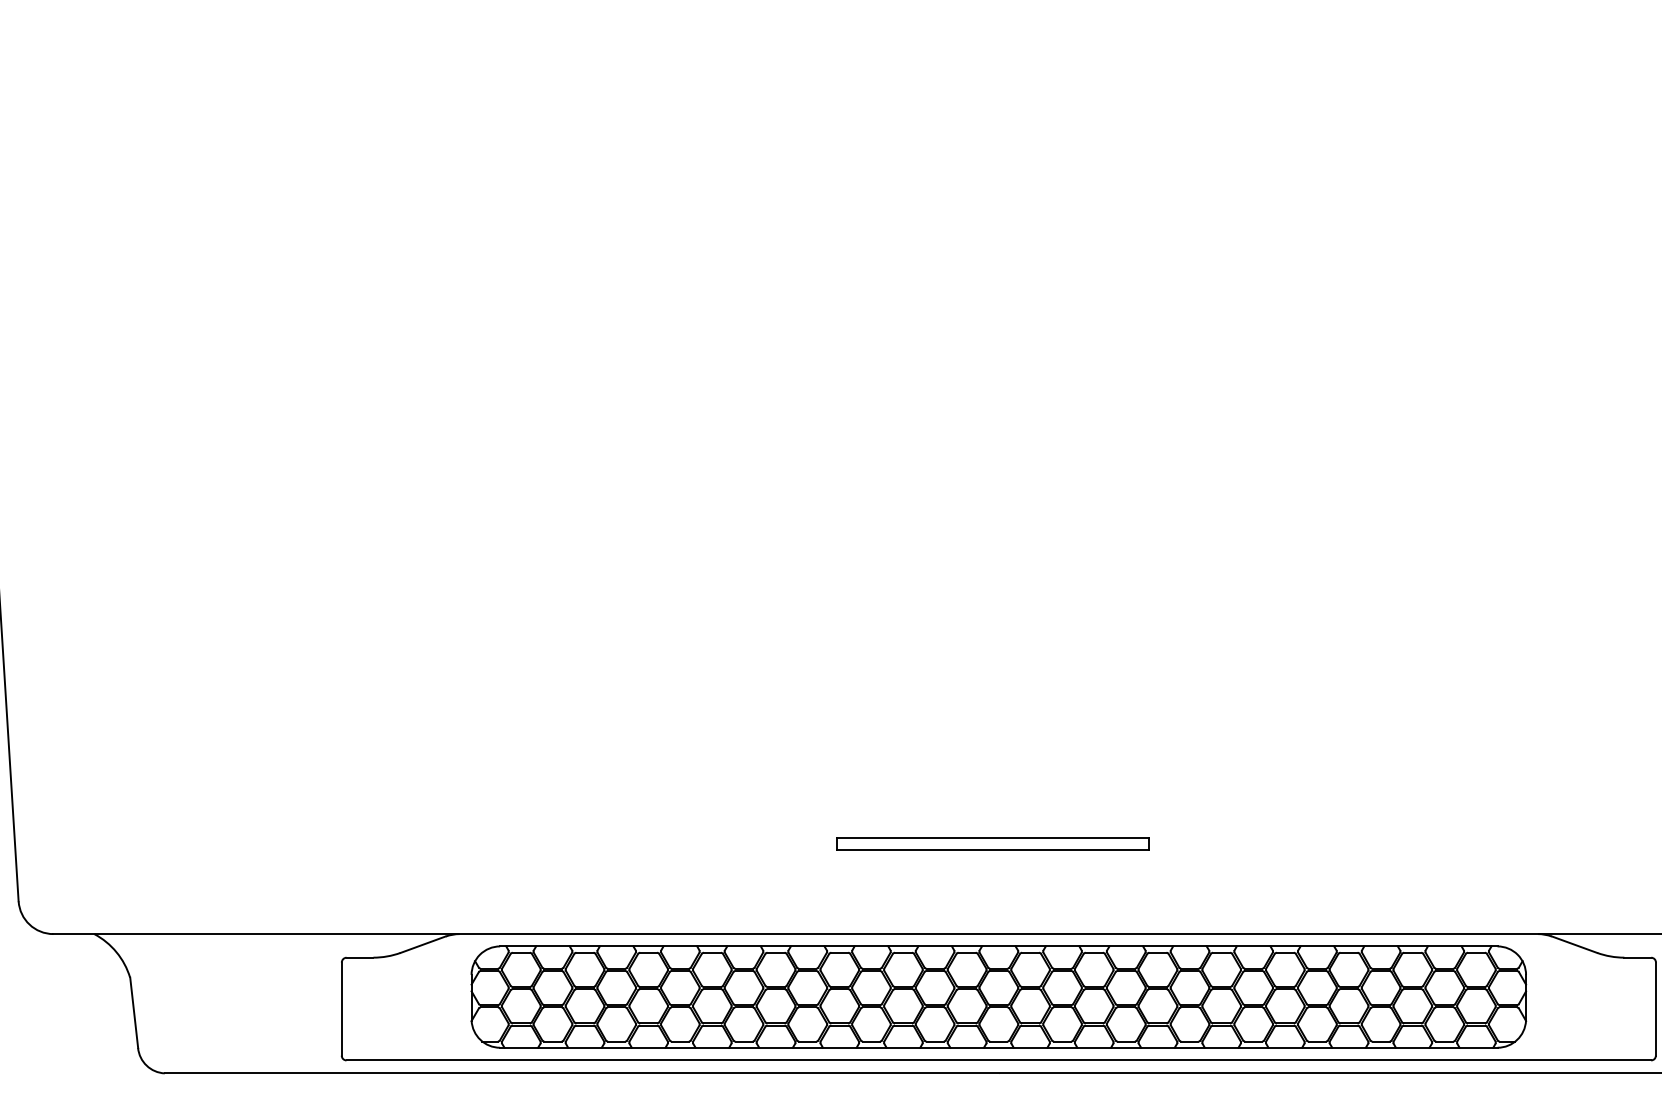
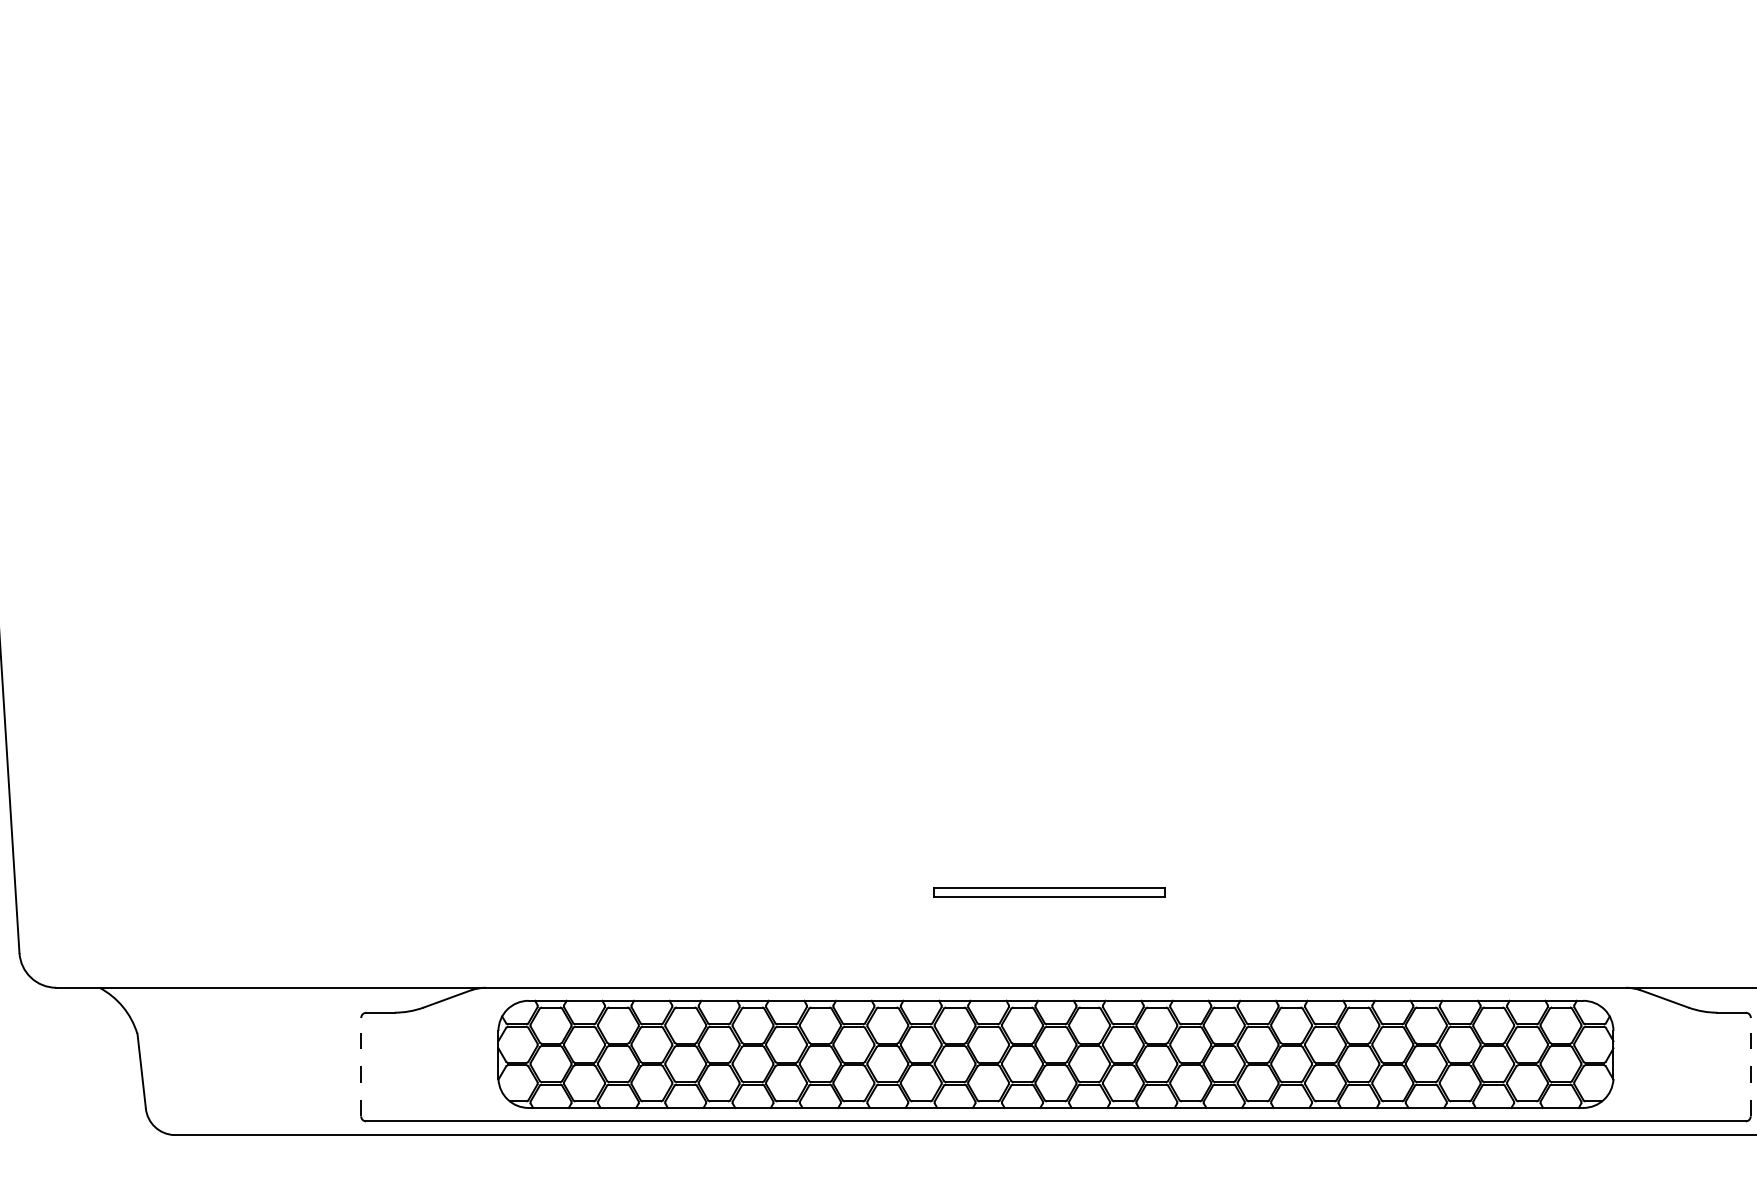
part: (992, 843) -> (1049, 892), size x0.7
line: (342, 1008) -> (361, 1066), solid -> dashed
line: (1655, 1008) -> (1750, 1066), solid -> dashed

